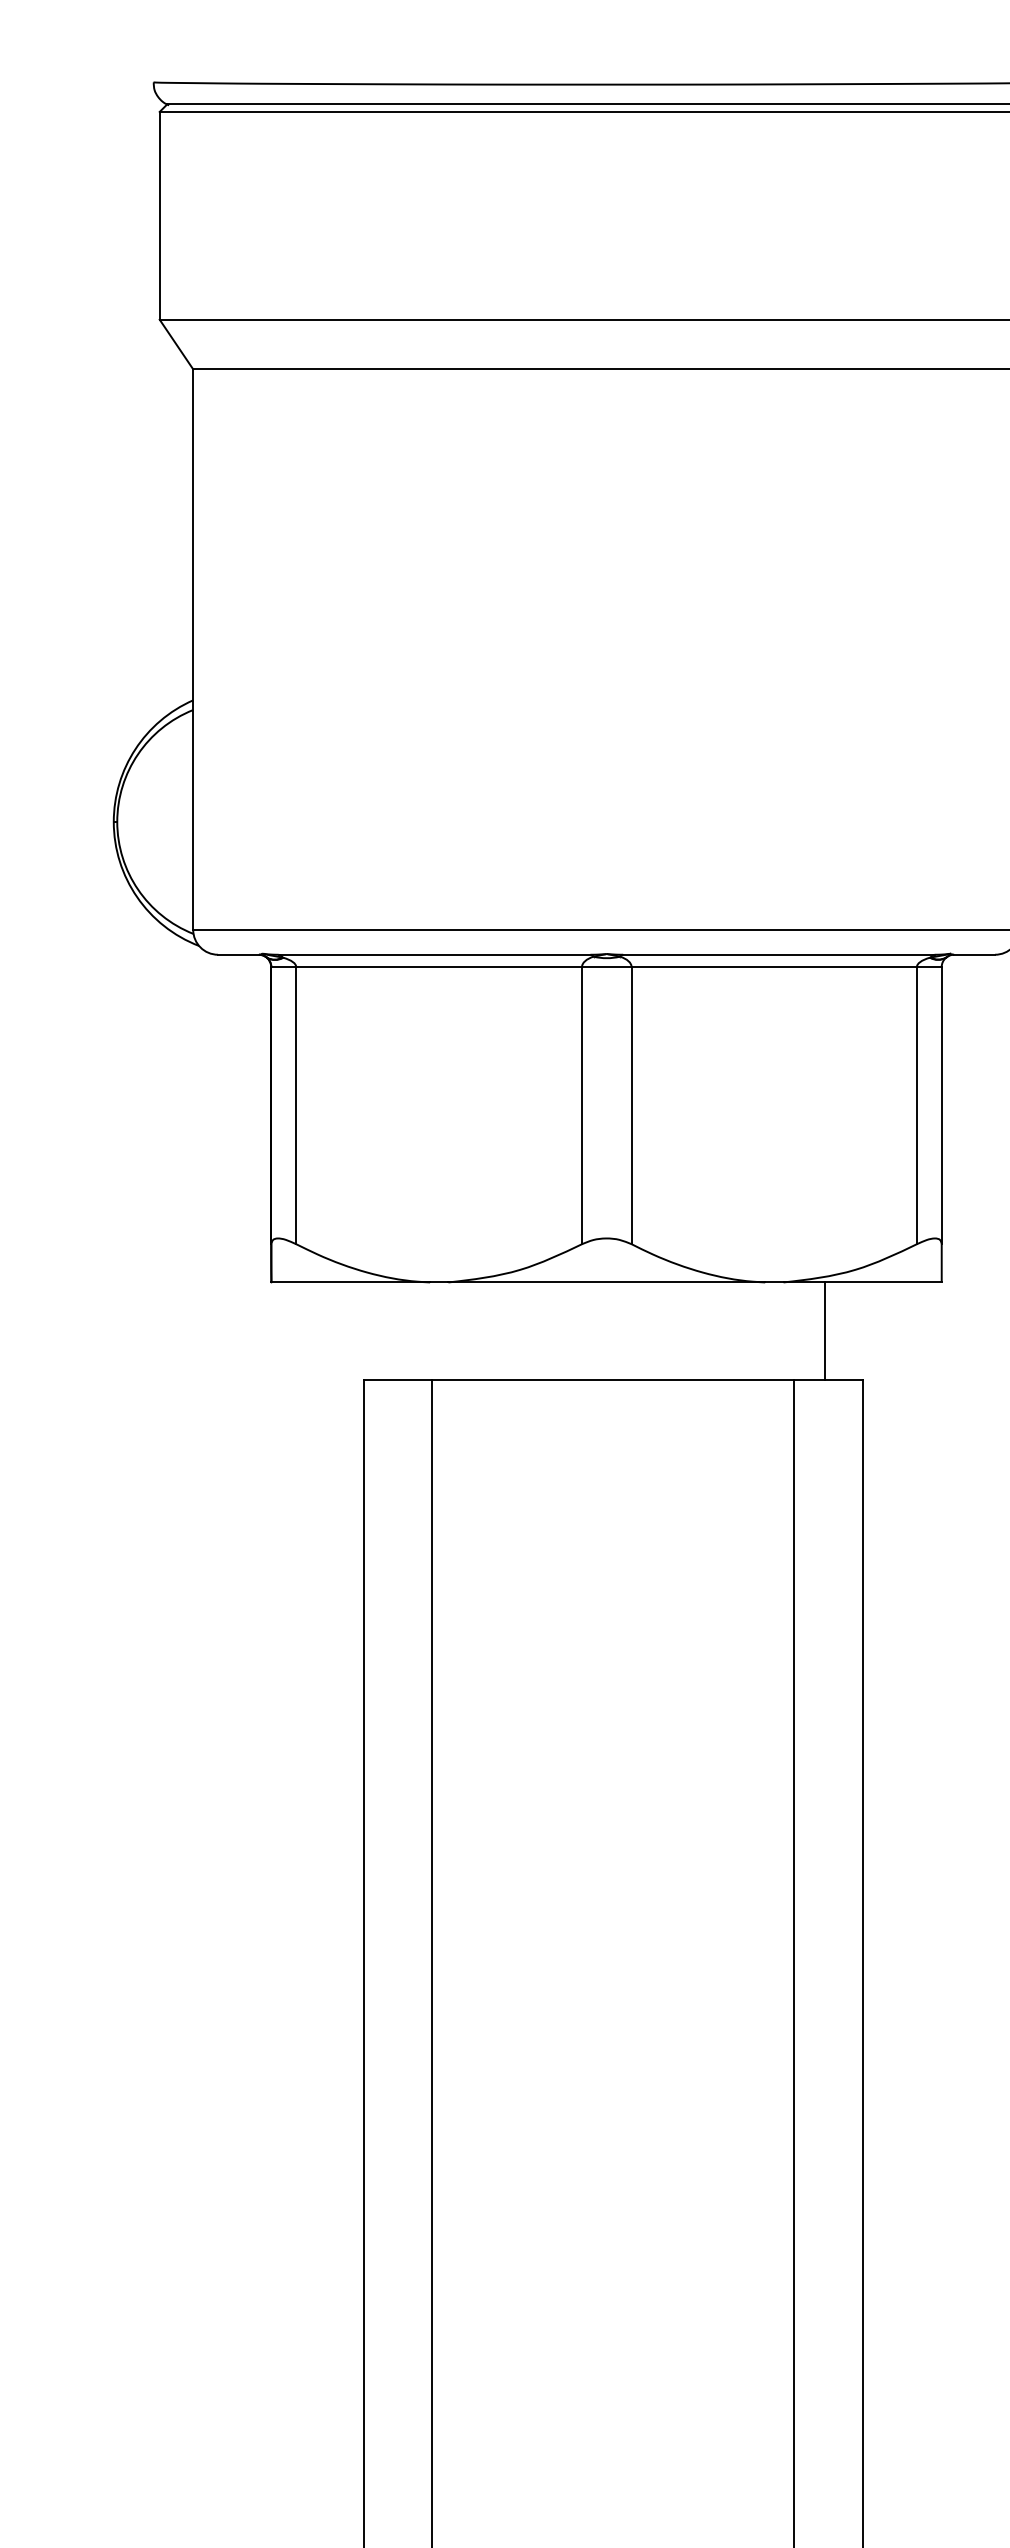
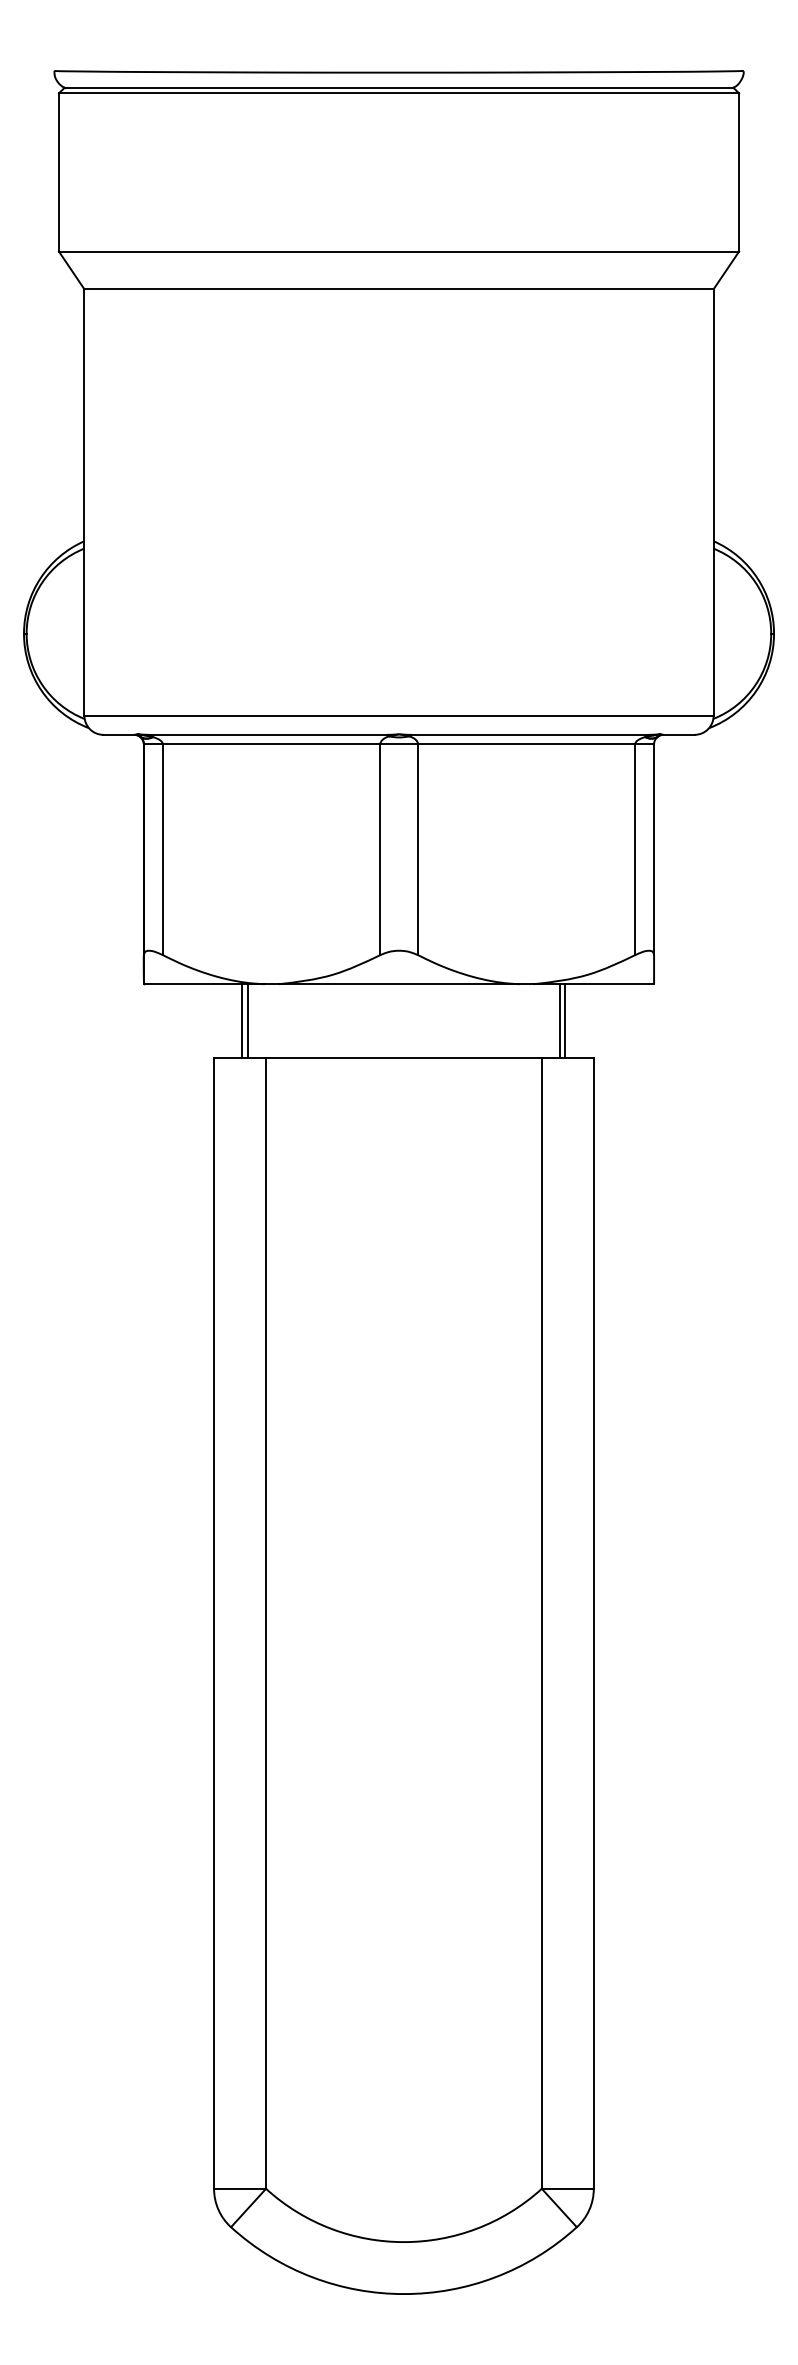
line: (400, 1331) -> (242, 1021), added
line: (408, 1331) -> (248, 1021), added
line: (817, 1331) -> (559, 1021), added

